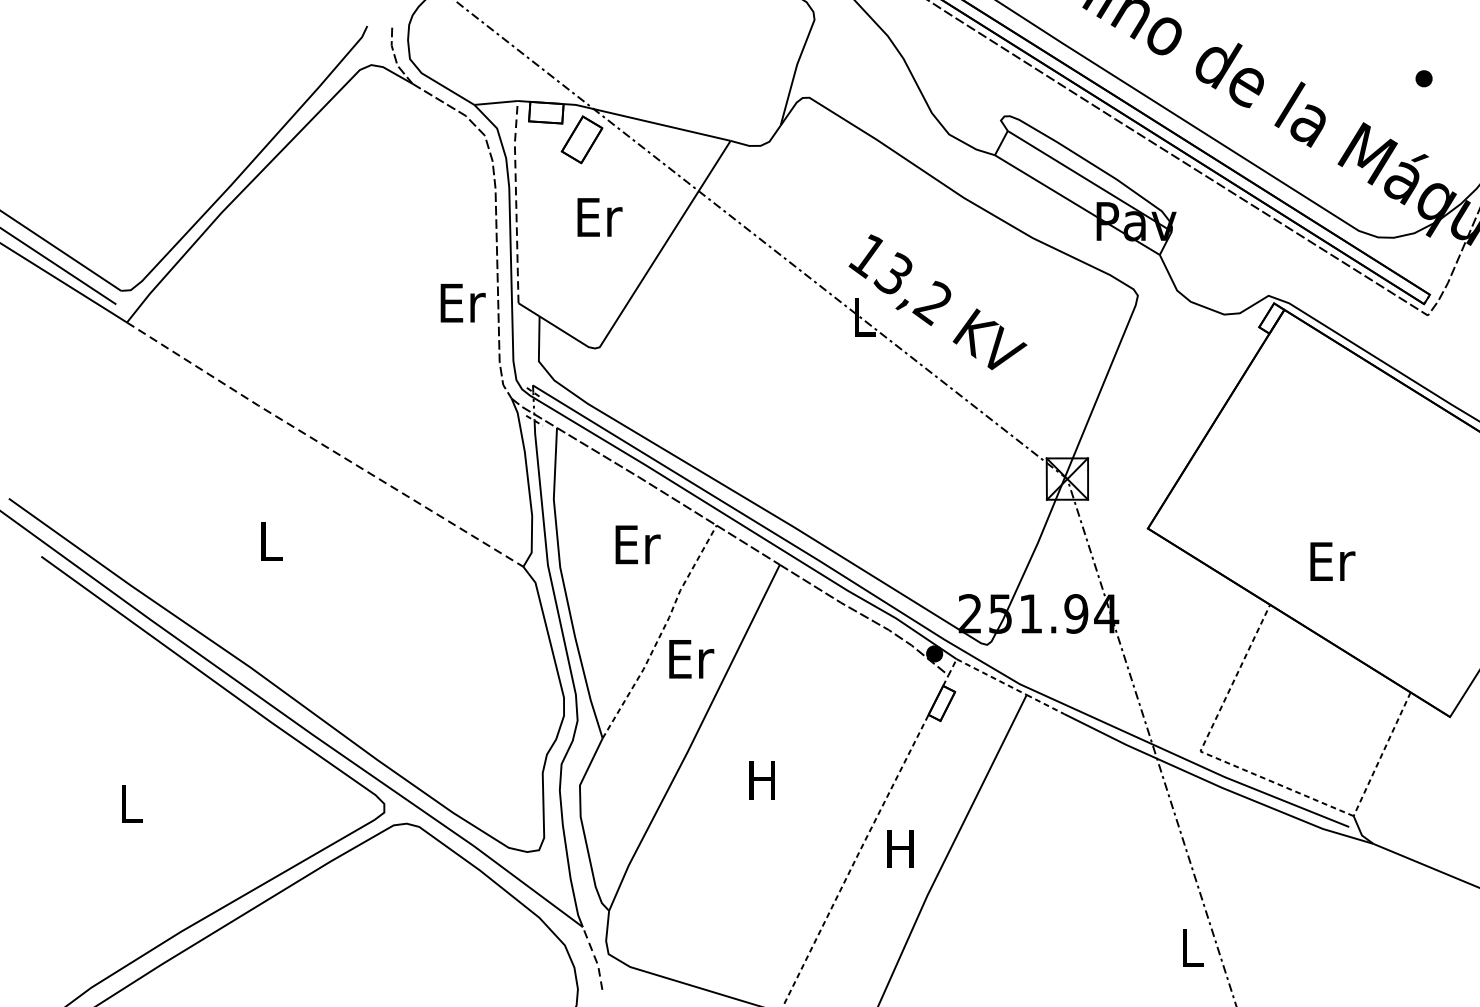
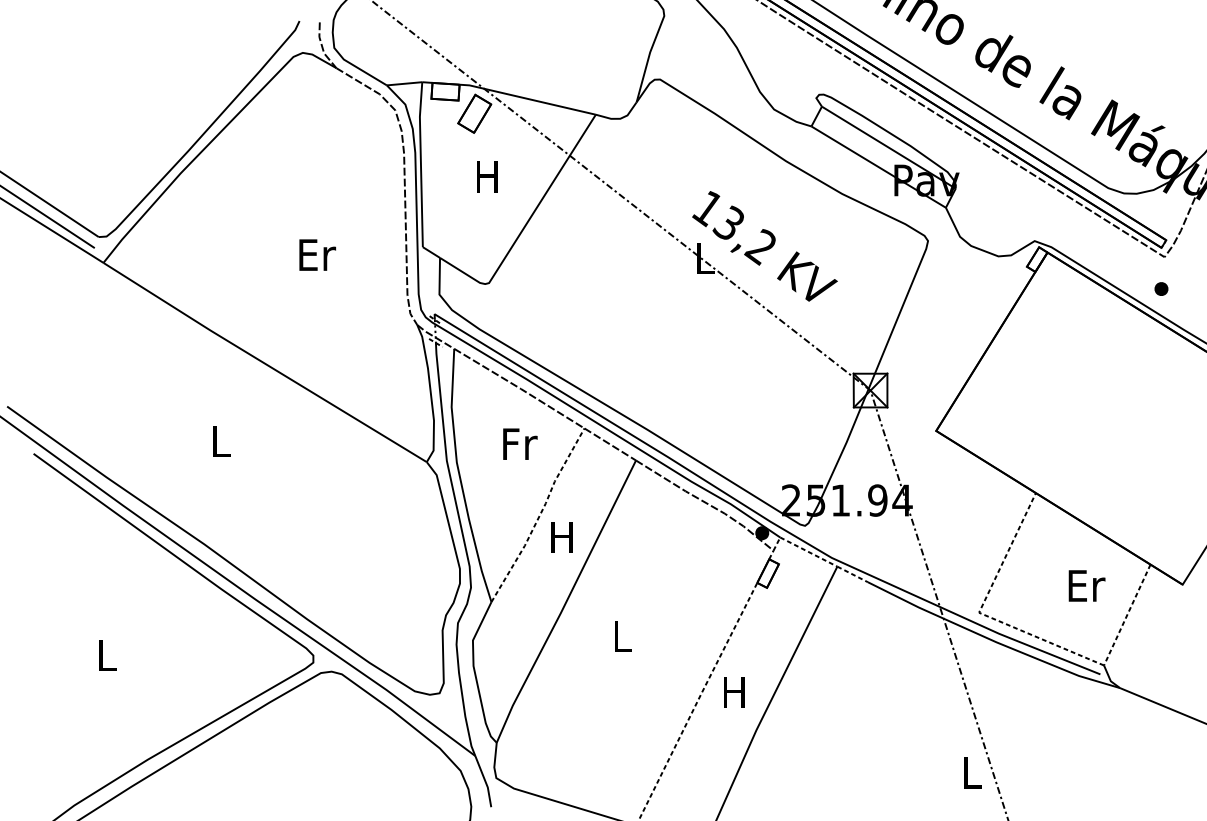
part: (1424, 78) -> (1161, 288), moved
line: (515, 200) -> (420, 163), dashed -> solid
text: (600, 216) -> (489, 176), Er -> H
text: (462, 302) -> (317, 254), moved
line: (324, 445) -> (264, 363), dashed -> solid
text: (638, 543) -> (520, 443), Er -> Fr
text: (1332, 561) -> (1086, 585), moved
text: (690, 659) -> (563, 537), Er -> H
text: (762, 780) -> (621, 636), H -> L
line: (595, 958) -> (485, 781), dashed -> solid

